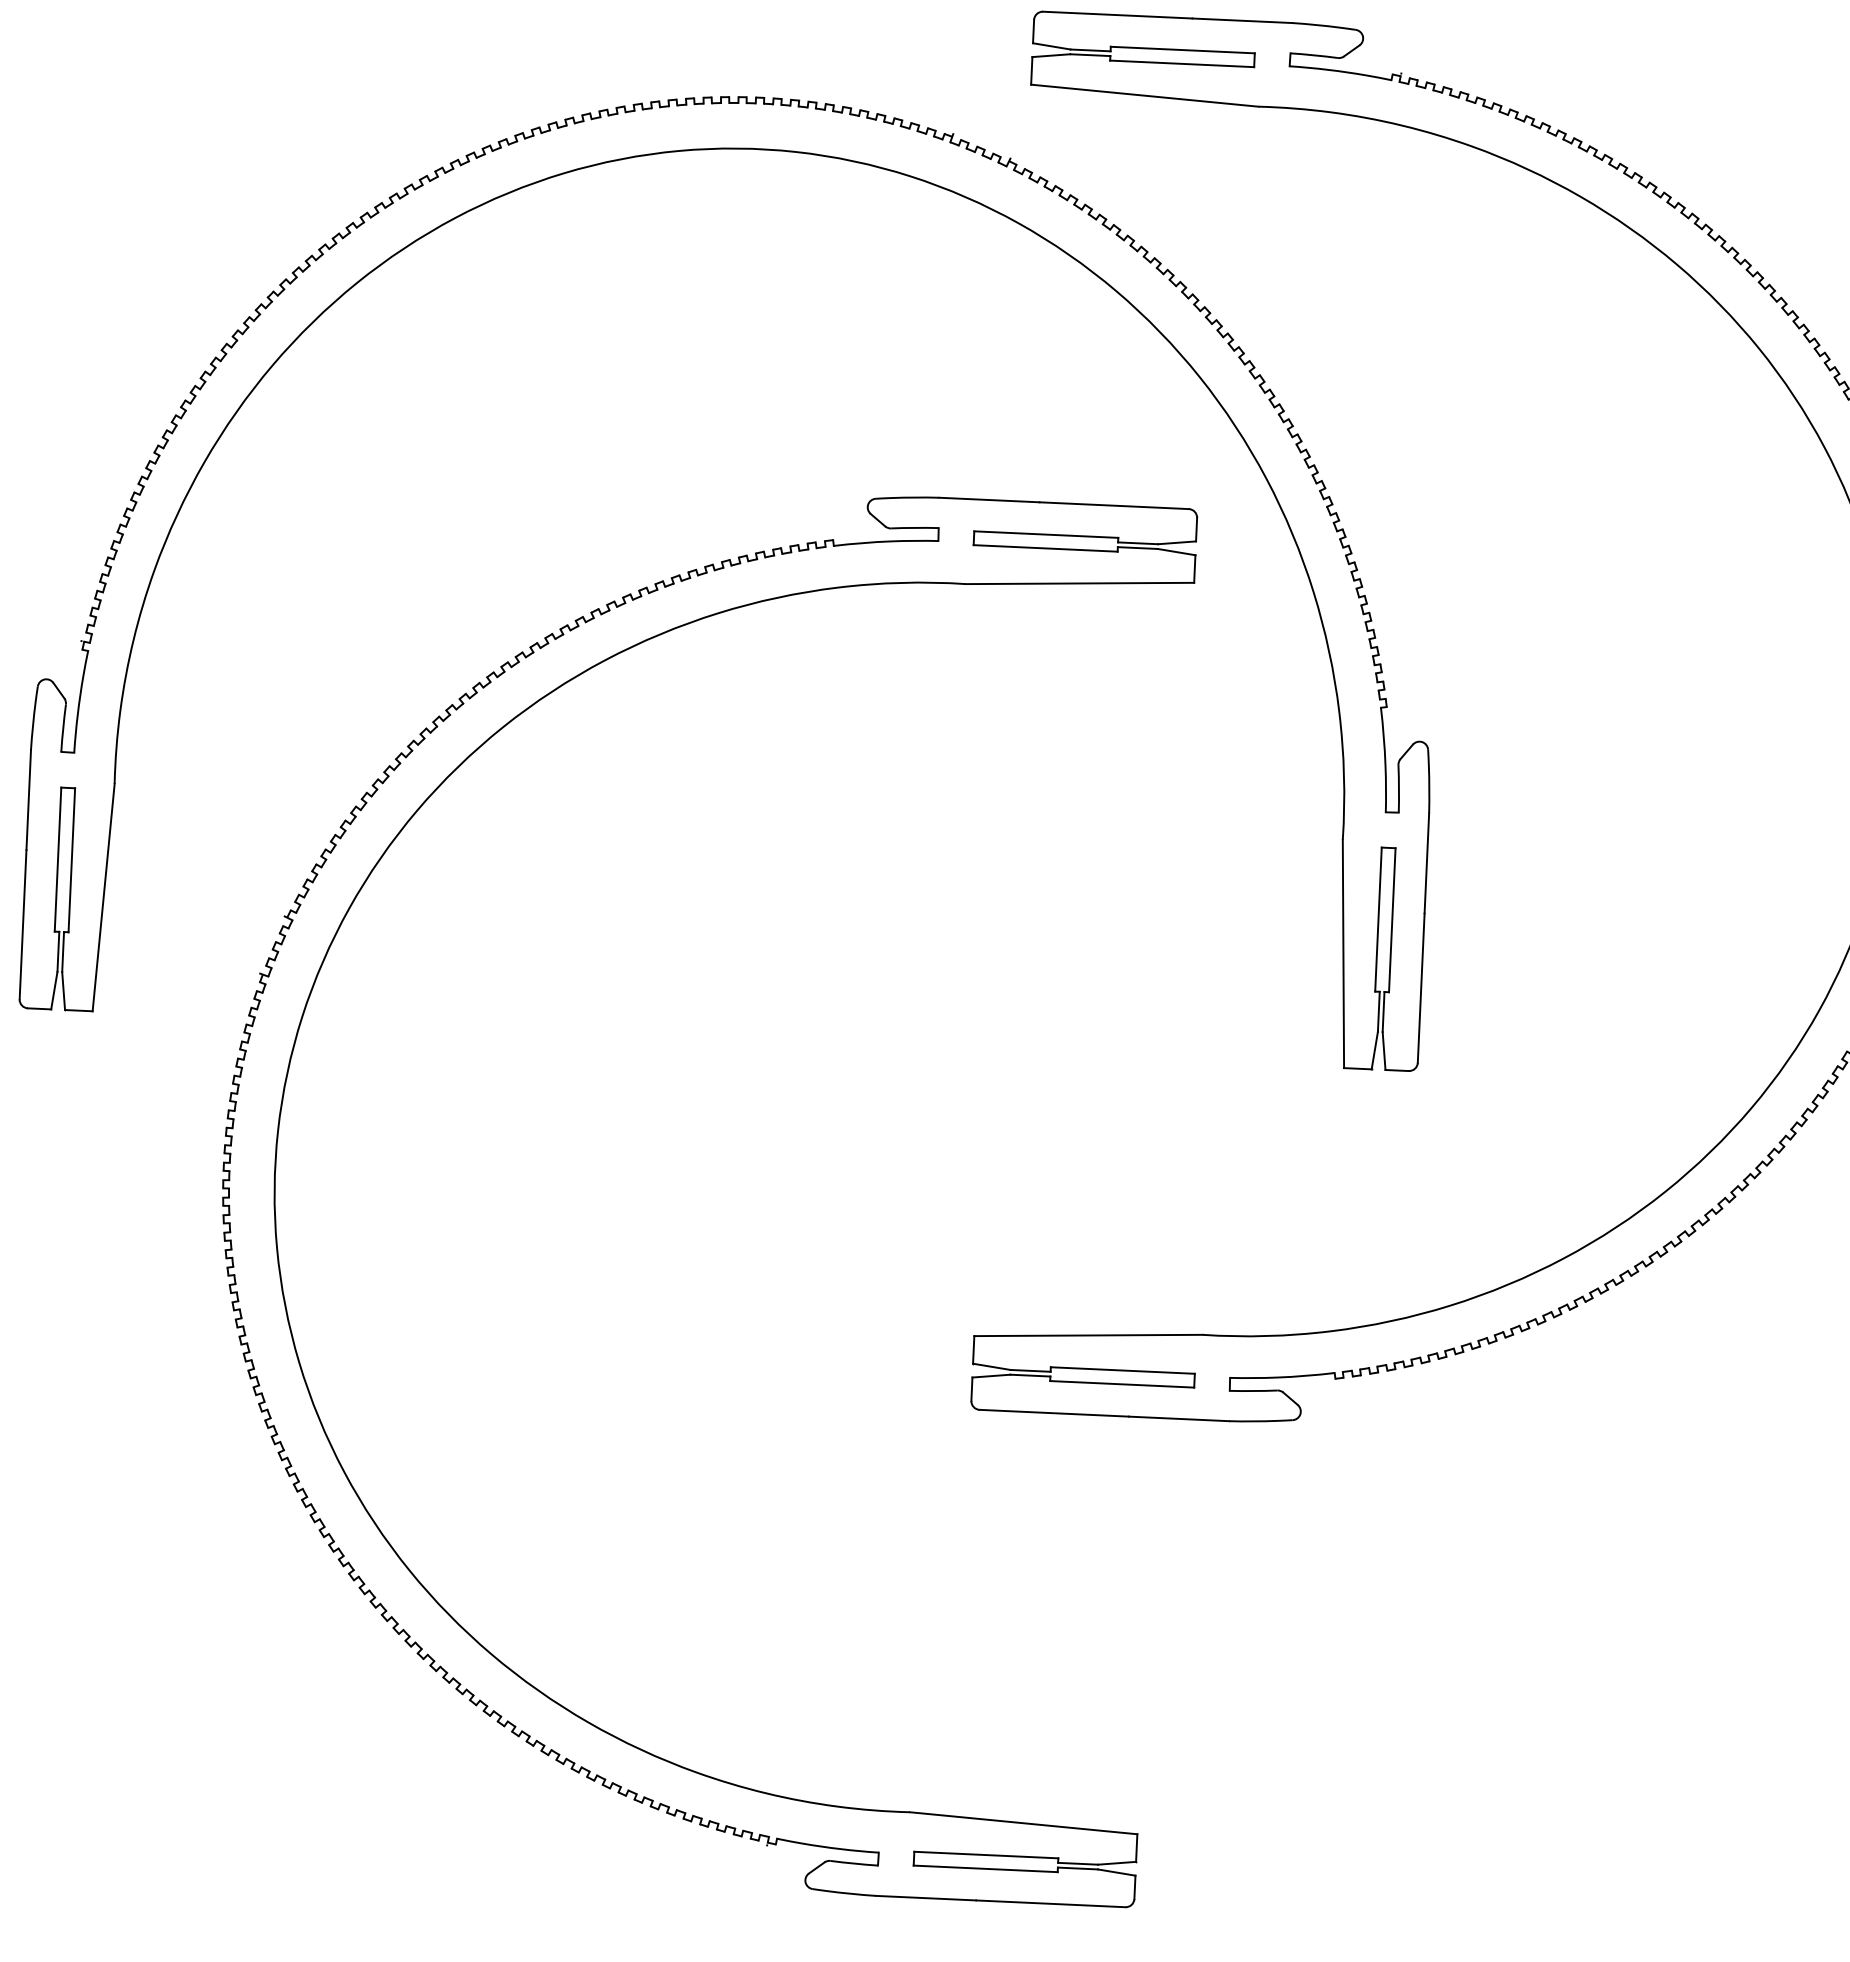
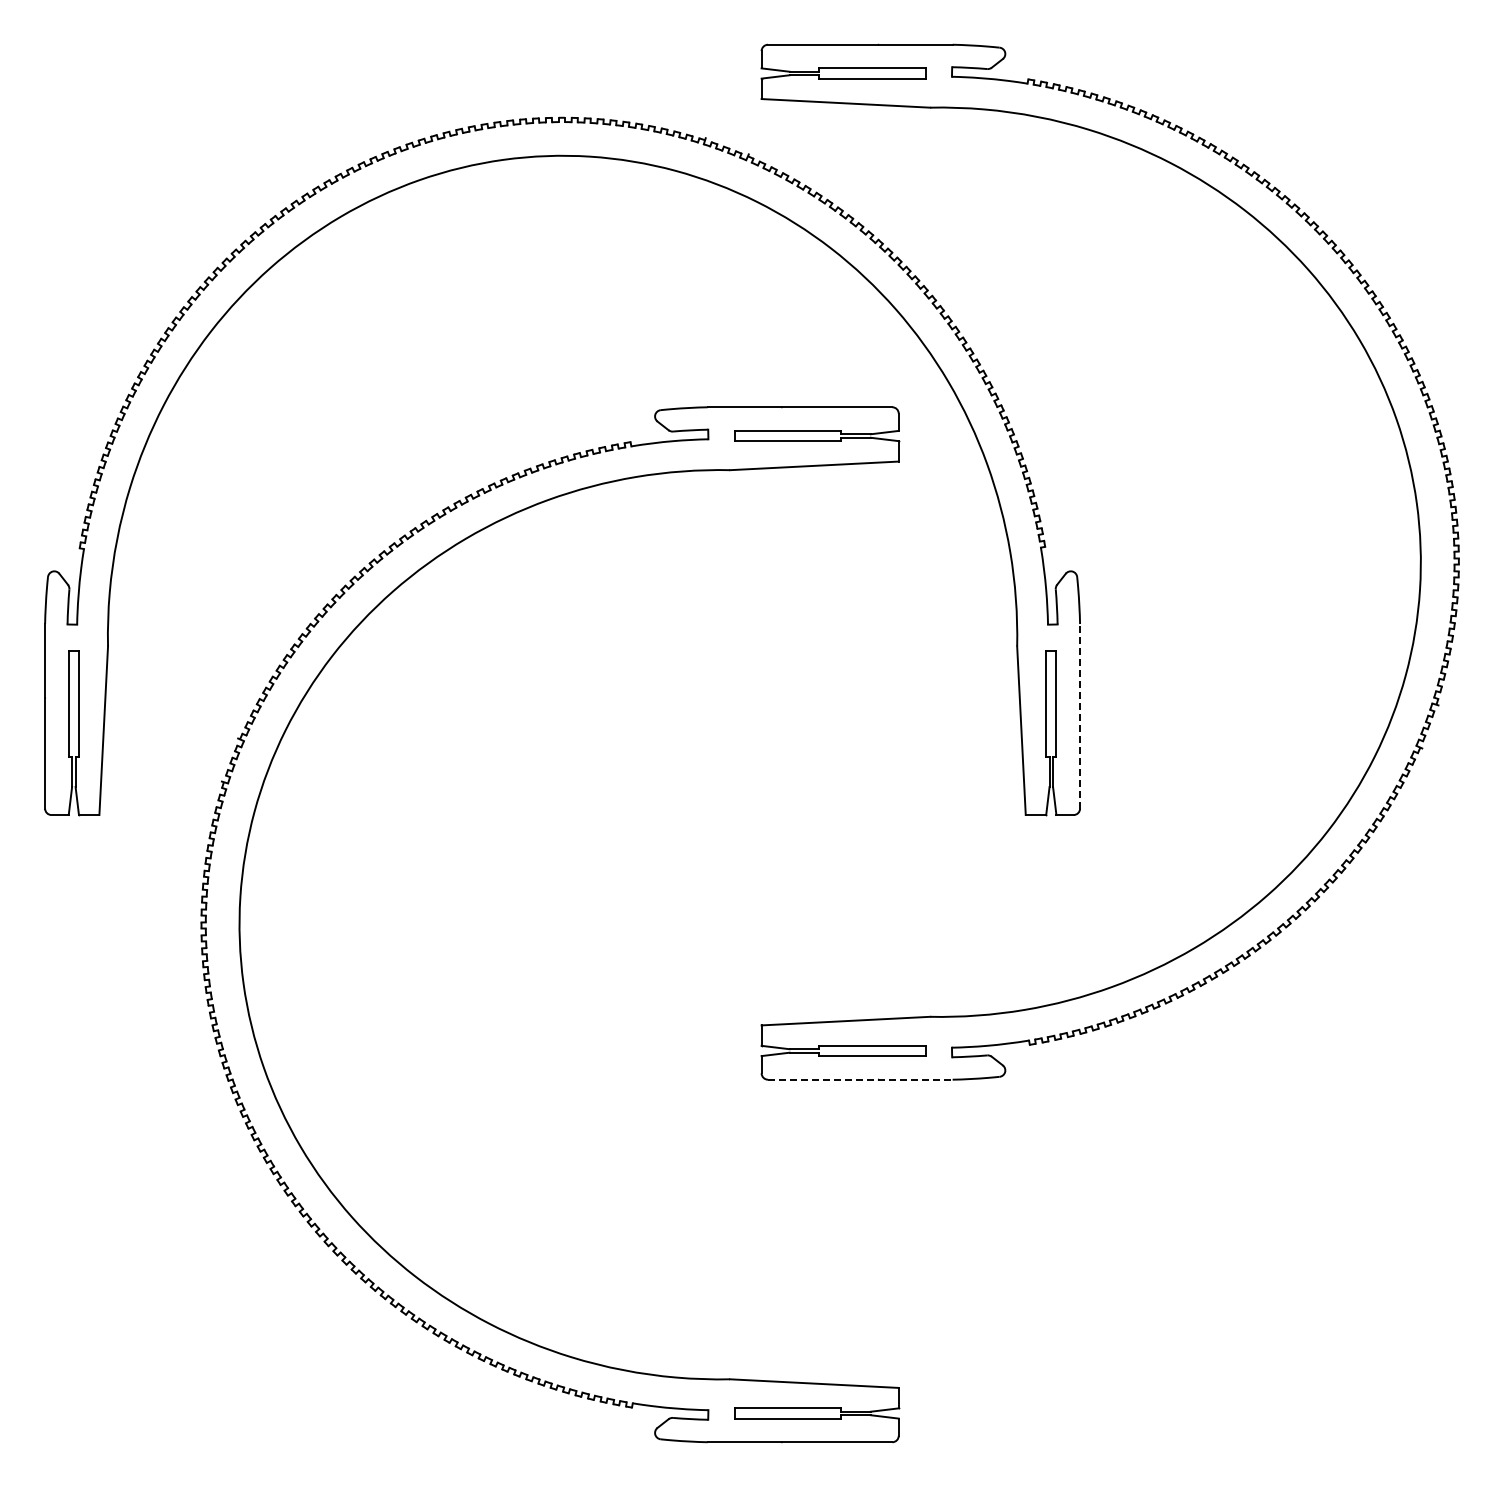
line: (1424, 937) -> (1080, 715), solid -> dashed
line: (1104, 1415) -> (860, 1079), solid -> dashed

